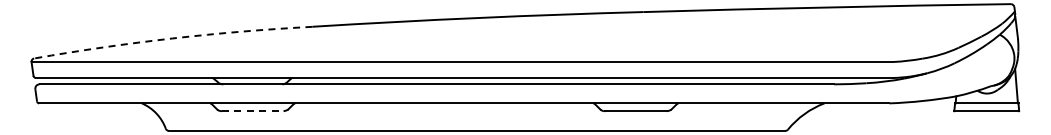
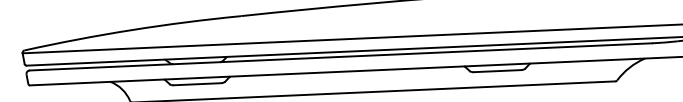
arc: (172, 38) -> (132, 30), dashed -> solid
line: (252, 111) -> (197, 84), dashed -> solid

